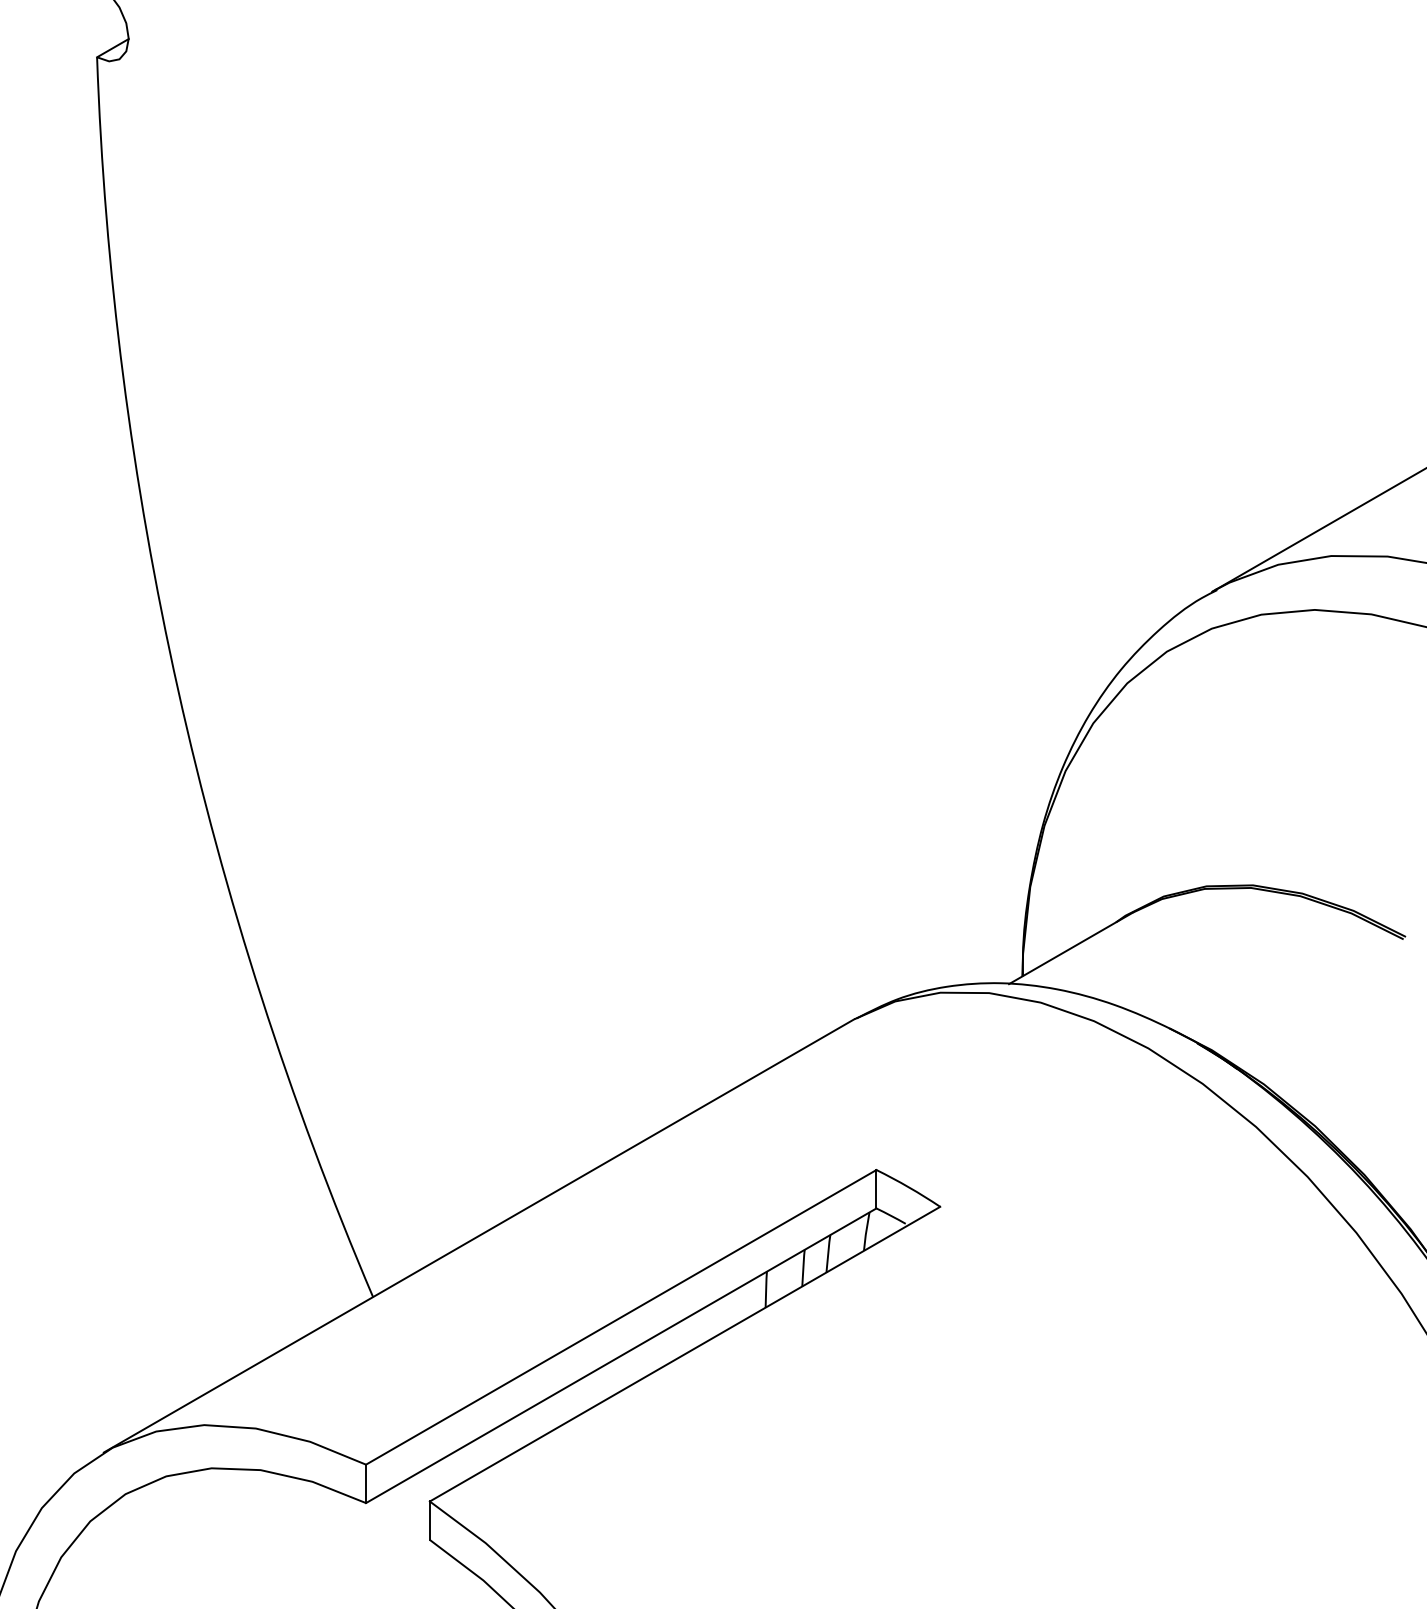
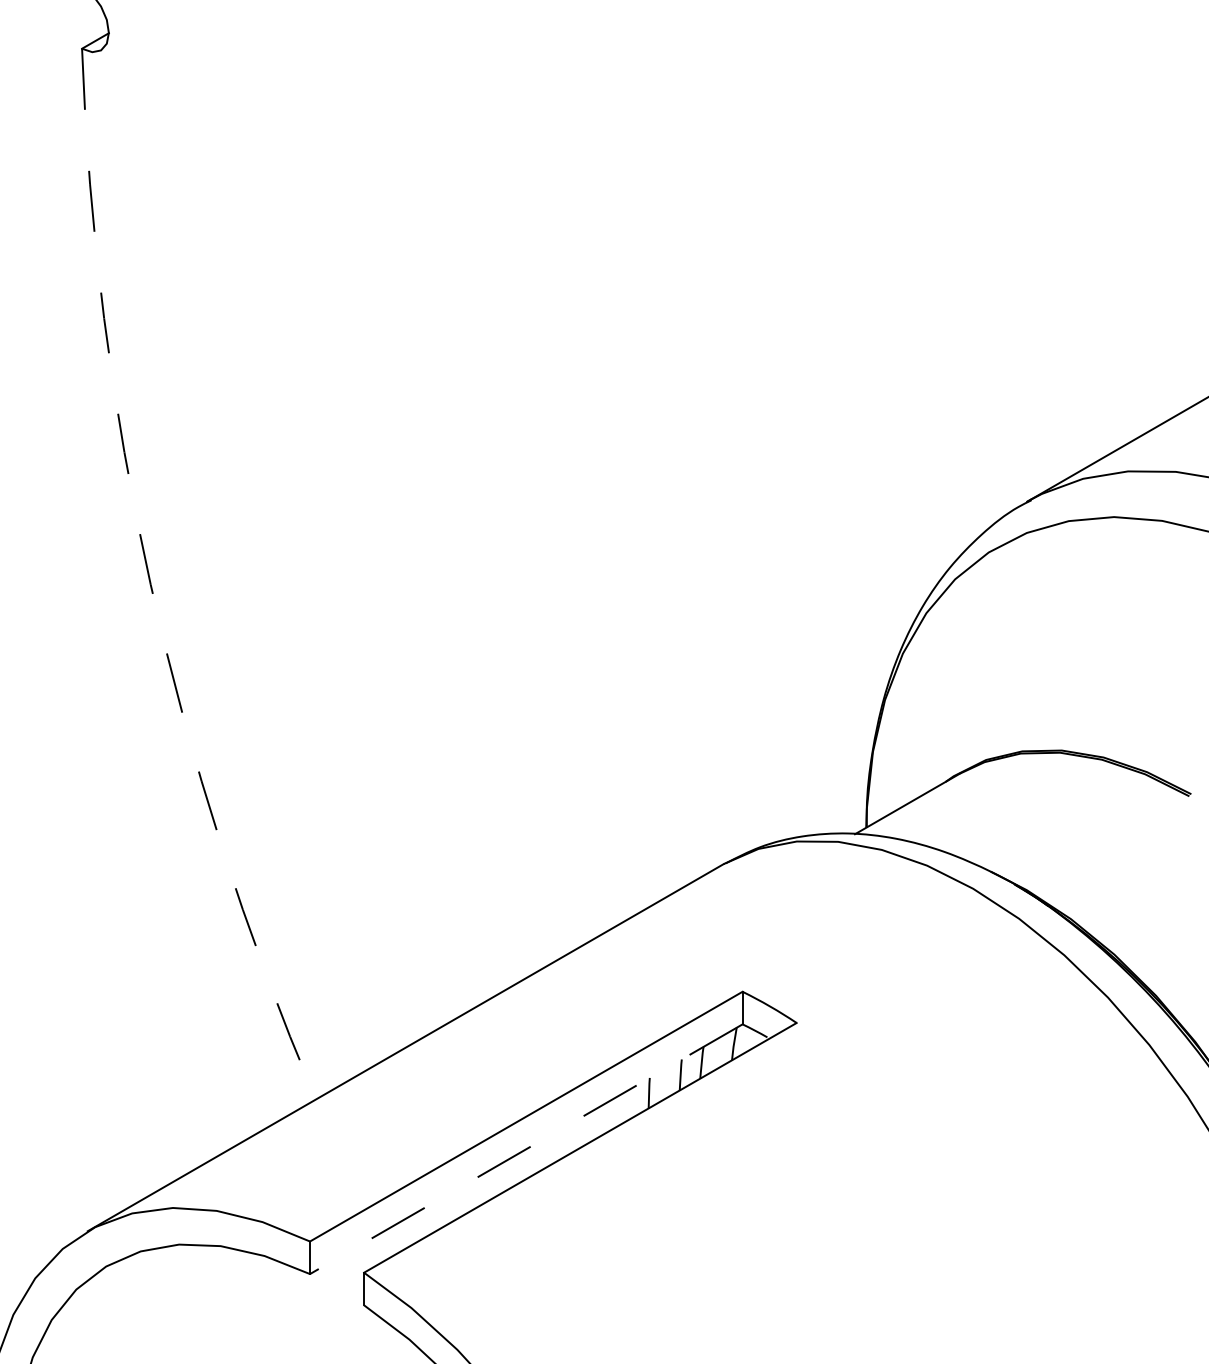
arc: (177, 689) -> (150, 584), solid -> dashed
line: (621, 1356) -> (526, 1149), solid -> dashed

